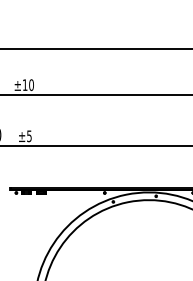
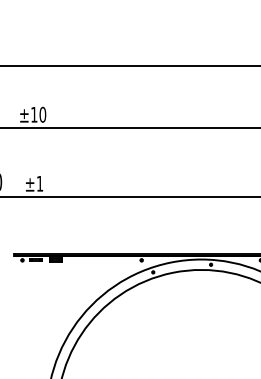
text: (29, 136) -> (39, 183), ±5 -> ±1

